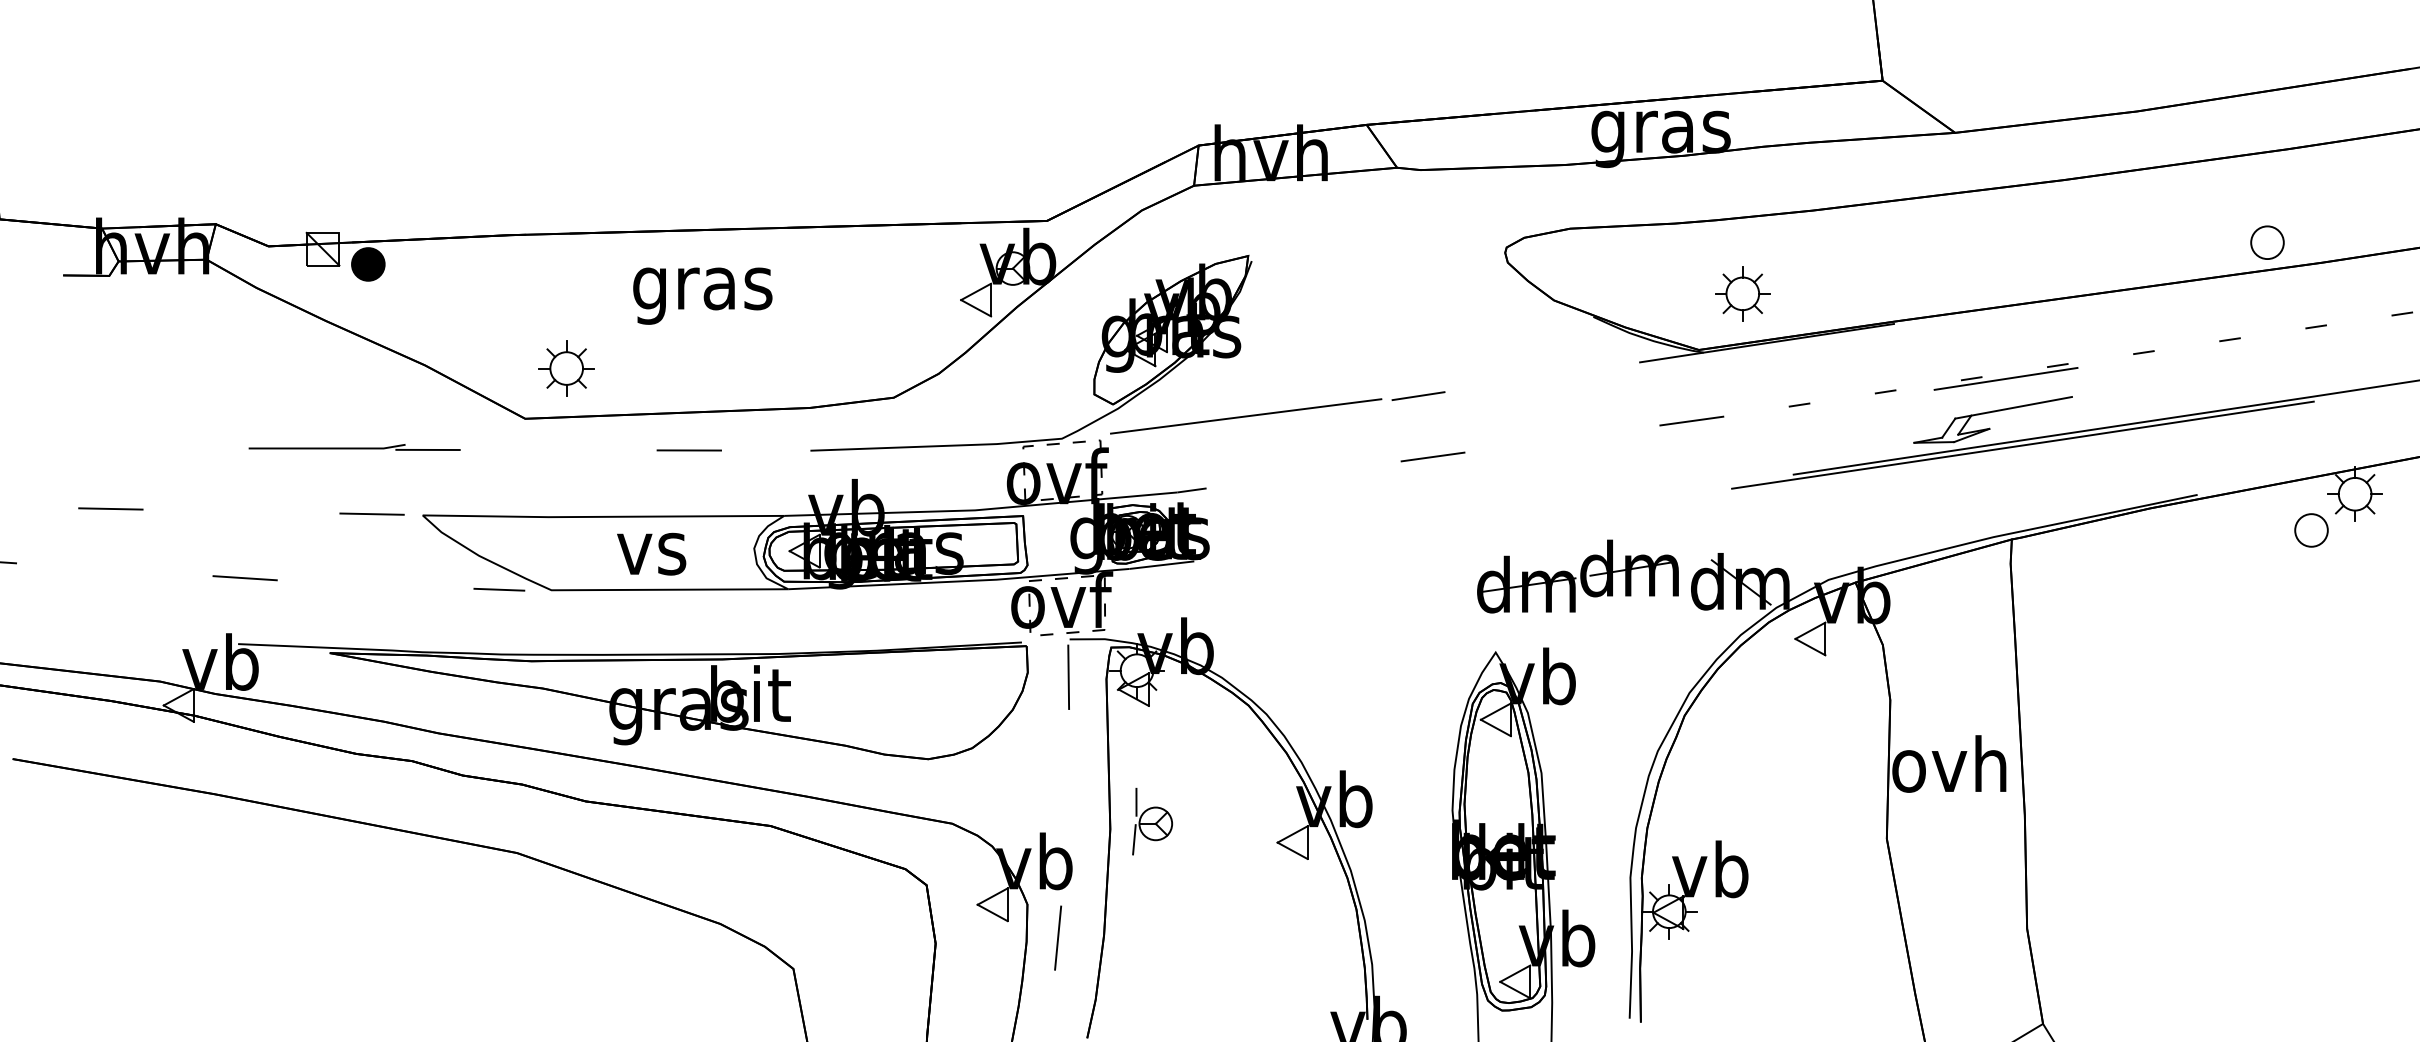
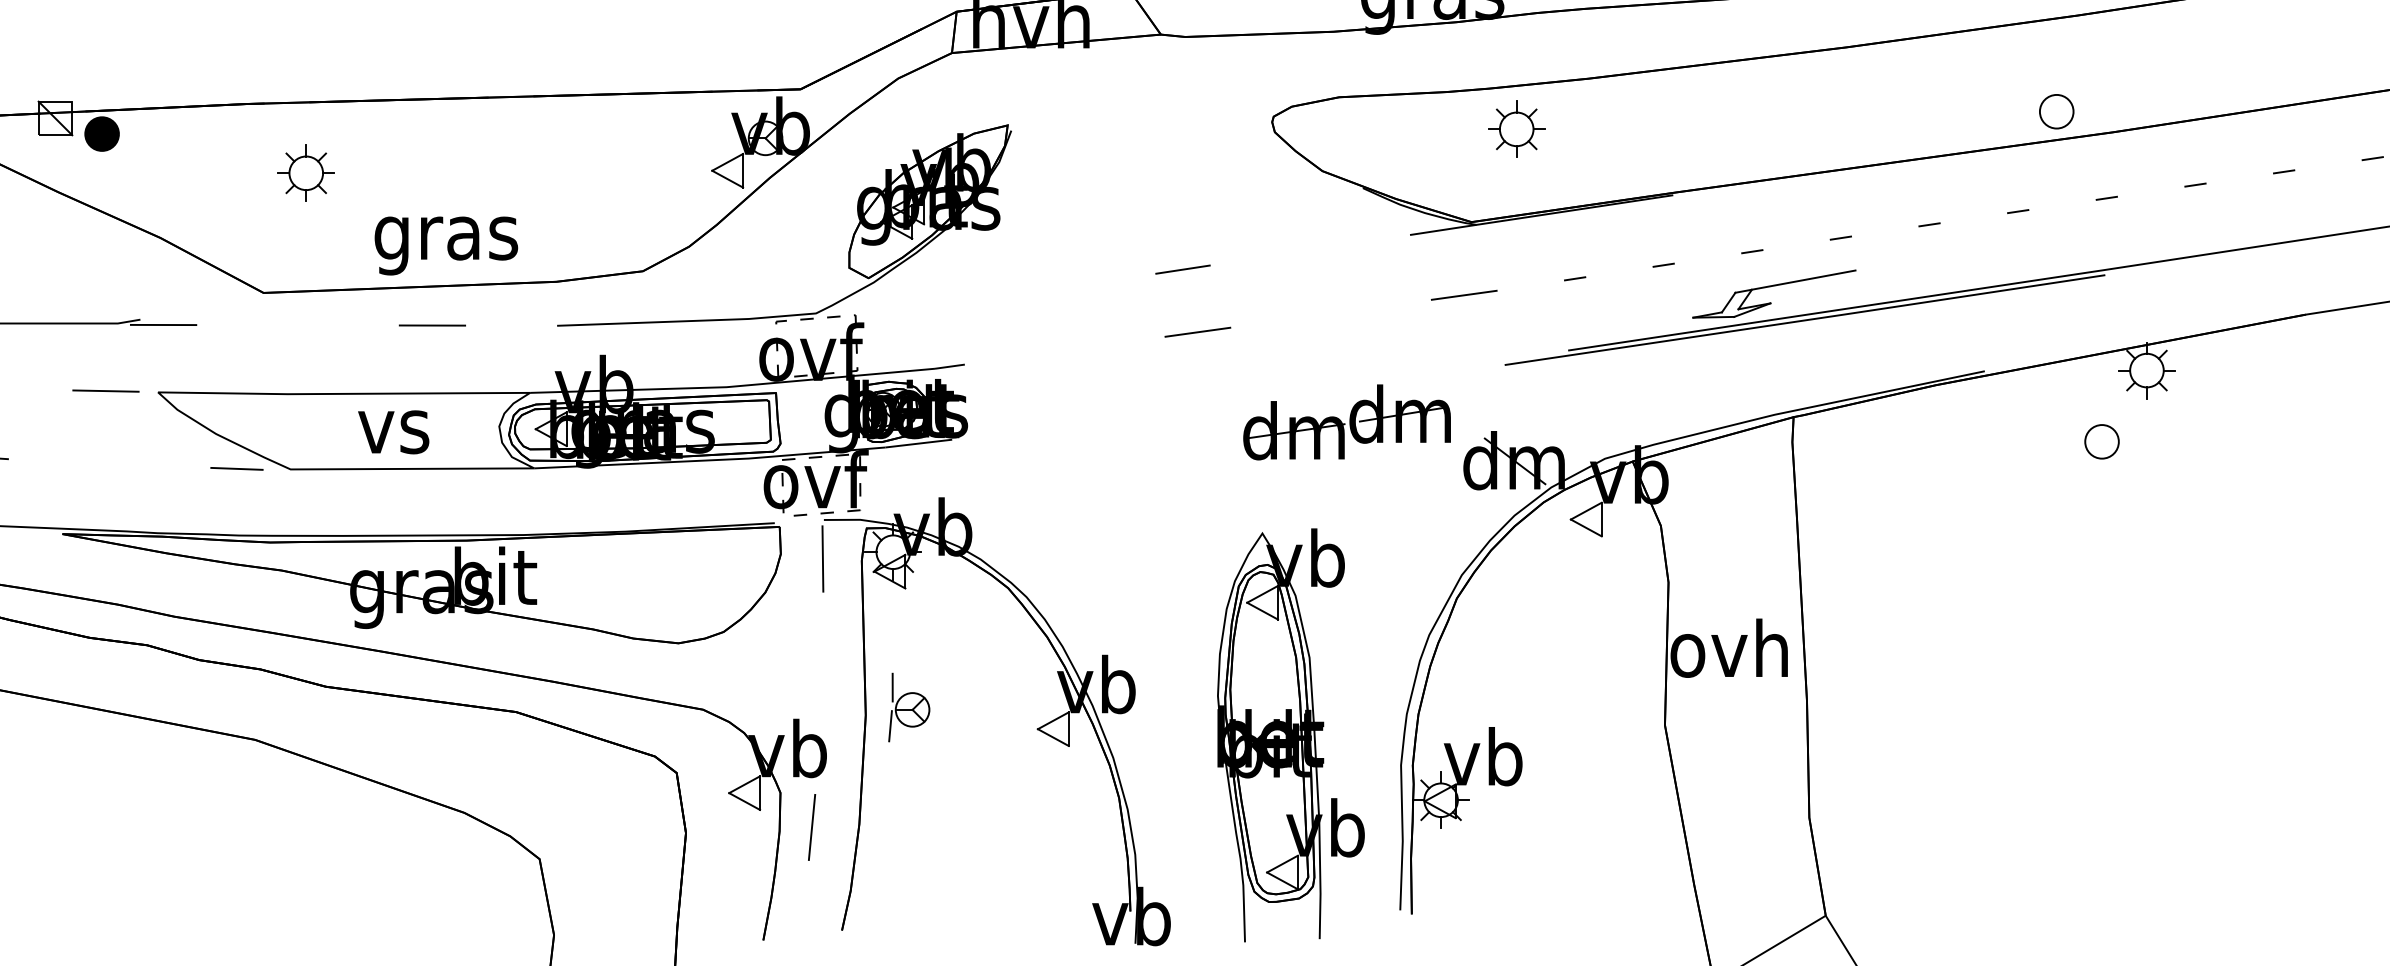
part: (1742, 293) -> (1516, 129), moved
text: (702, 295) -> (446, 245), moved
part: (566, 368) -> (306, 173), moved
line: (2005, 378) -> (1787, 251), removed
line: (1246, 416) -> (1005, 290), removed
part: (2311, 530) -> (2102, 441), moved
part: (1577, 576) -> (1346, 422), moved

